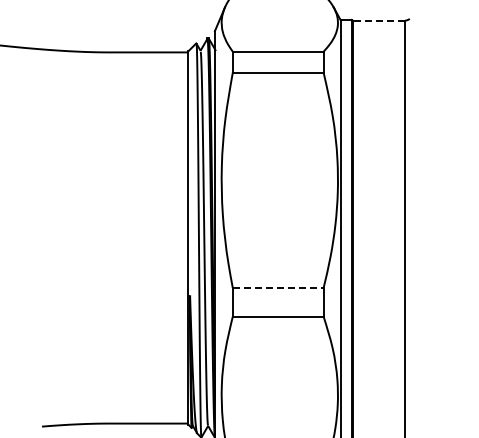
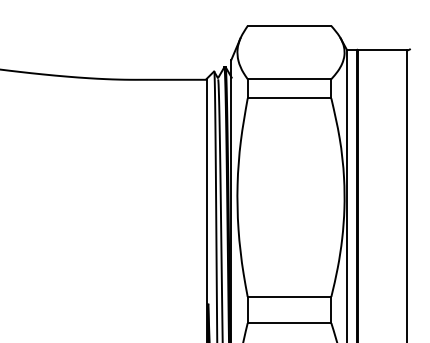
line: (378, 20) -> (381, 50), dashed -> solid
line: (278, 288) -> (289, 297), dashed -> solid

